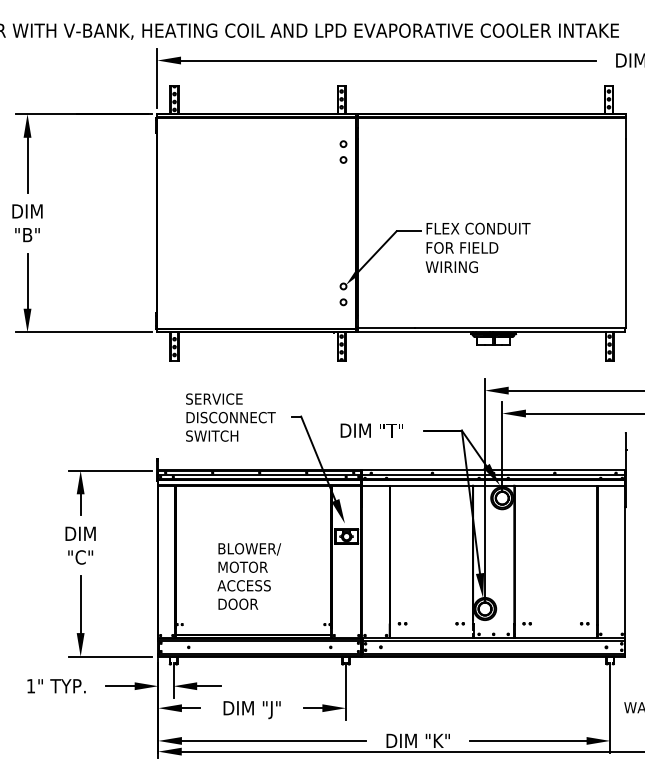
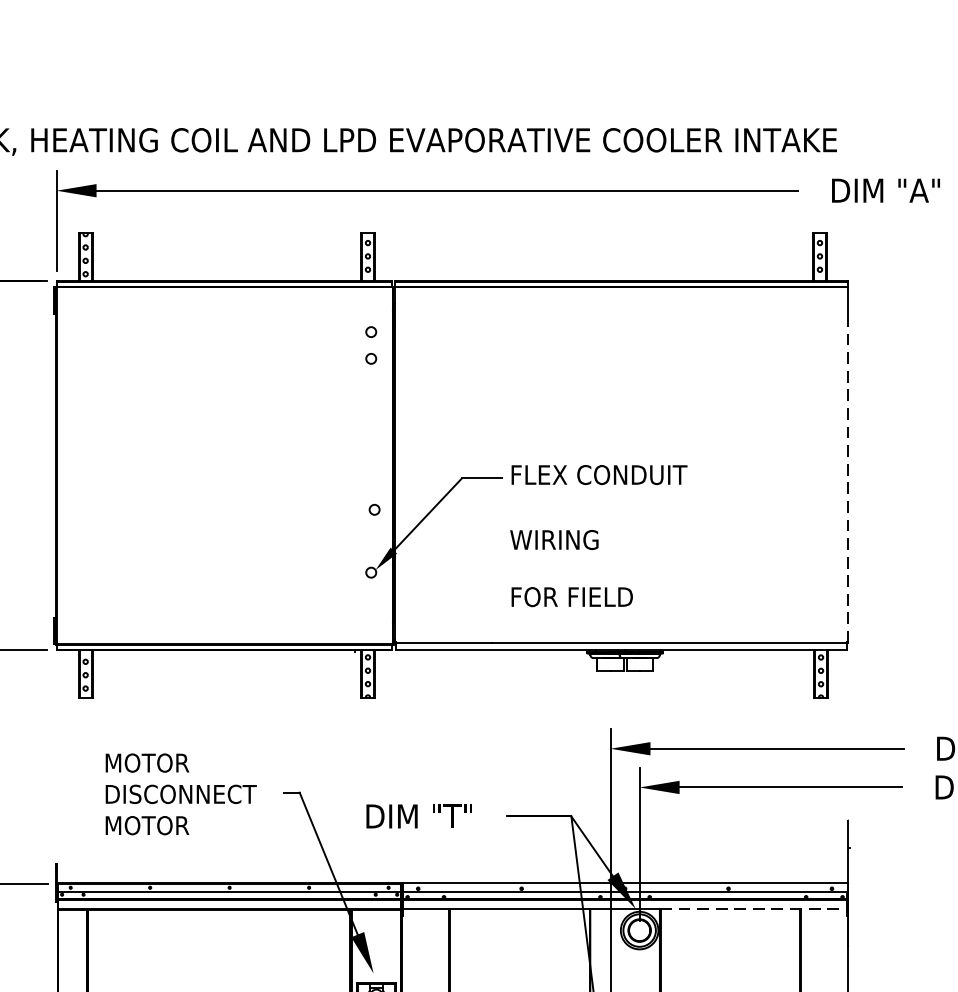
line: (625, 233) -> (847, 483), solid -> dashed
text: (462, 247) -> (572, 596), moved
circle: (343, 302) -> (374, 510), moved
text: (214, 398) -> (153, 762), SERVICE -> MOTOR
text: (212, 435) -> (149, 824), SWITCH -> MOTOR
line: (570, 485) -> (754, 909), solid -> dashed

